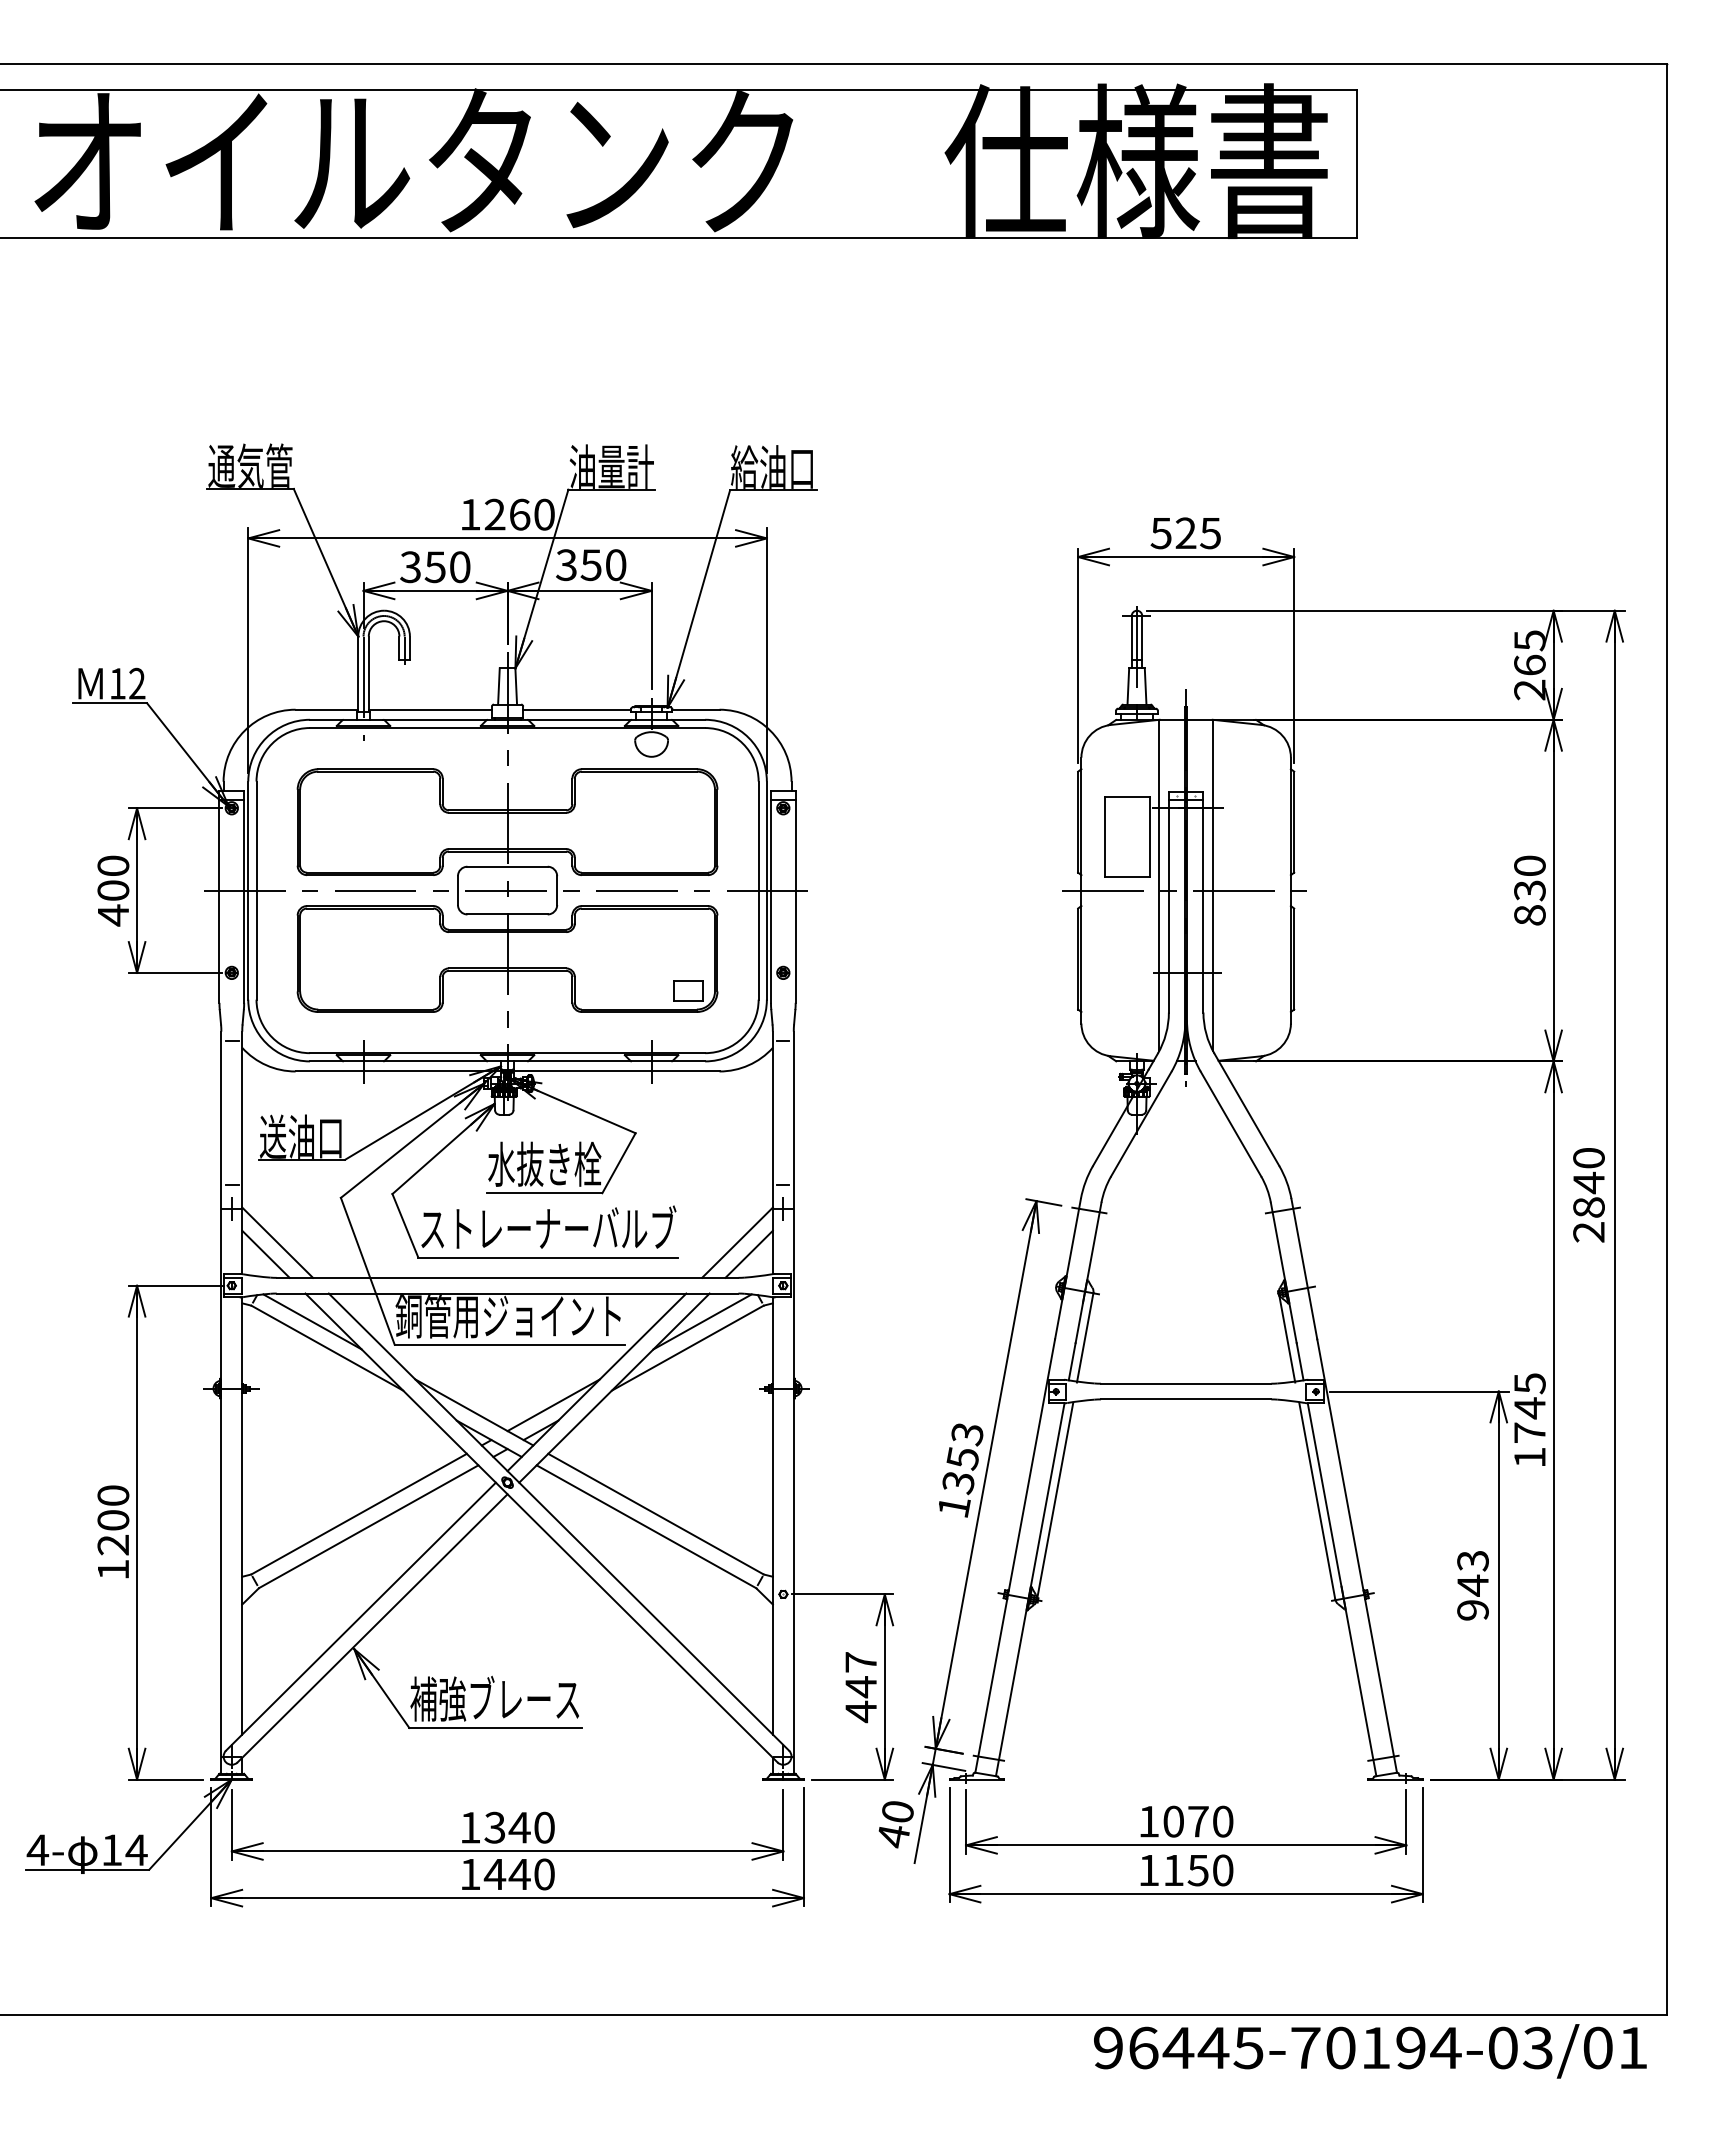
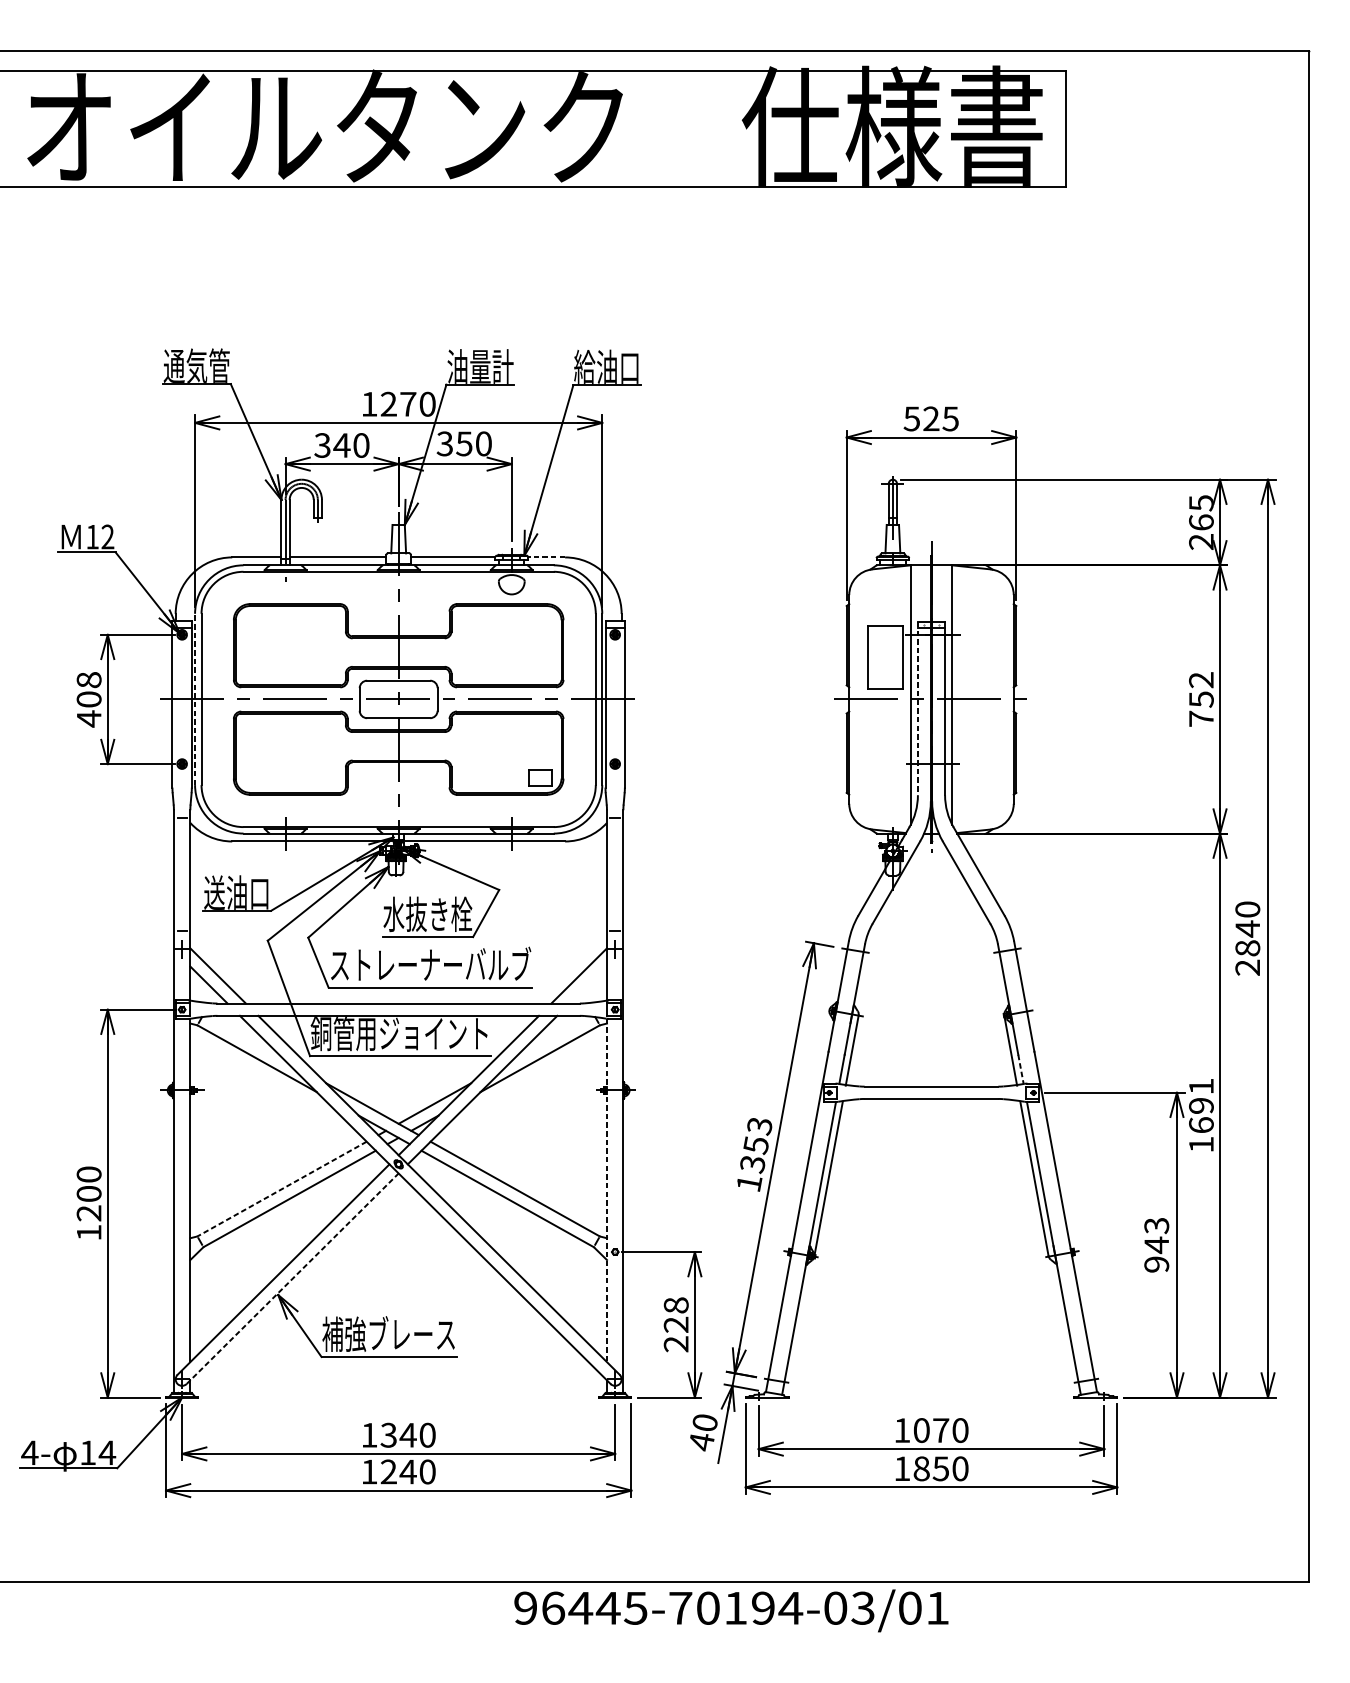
text: (519, 514) -> (408, 404), 1260 -> 1270
text: (435, 567) -> (342, 445), 350 -> 340
line: (695, 709) -> (546, 557), solid -> dashed
text: (113, 865) -> (89, 679), 400 -> 408
line: (248, 890) -> (195, 699), solid -> dashed
text: (1529, 890) -> (1201, 699), 830 -> 752
line: (1168, 902) -> (917, 708), solid -> dashed
line: (748, 1253) -> (587, 984), removed
line: (312, 1321) -> (245, 1037), removed
line: (702, 1321) -> (551, 1037), removed
line: (1300, 1361) -> (1021, 1069), solid -> dashed
text: (1529, 1407) -> (1201, 1105), 1745 -> 1691
line: (358, 1514) -> (281, 1189), solid -> dashed
line: (772, 1515) -> (606, 1190), solid -> dashed
line: (372, 1627) -> (292, 1278), solid -> dashed
text: (861, 1687) -> (676, 1325), 447 -> 228
text: (1173, 1870) -> (921, 1468), 1150 -> 1850
text: (494, 1873) -> (388, 1471), 1440 -> 1240
text: (1370, 2051) -> (731, 1610), moved

